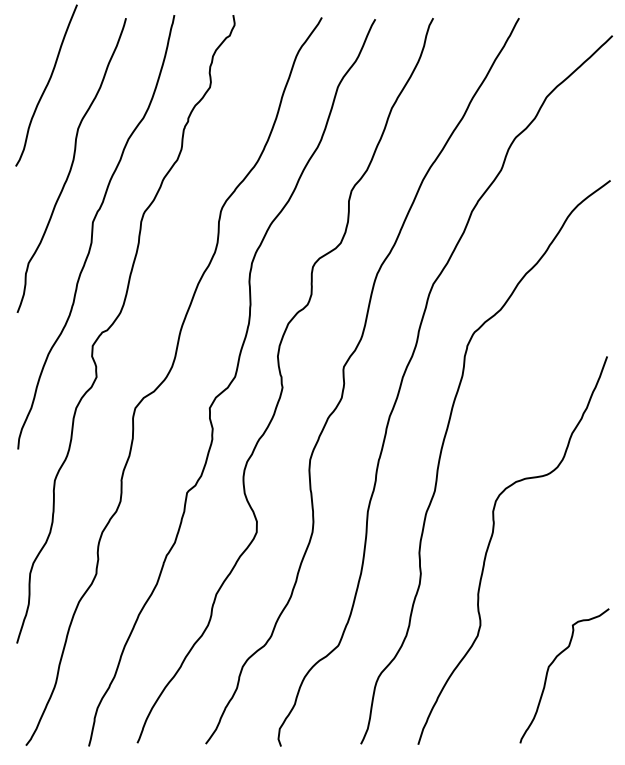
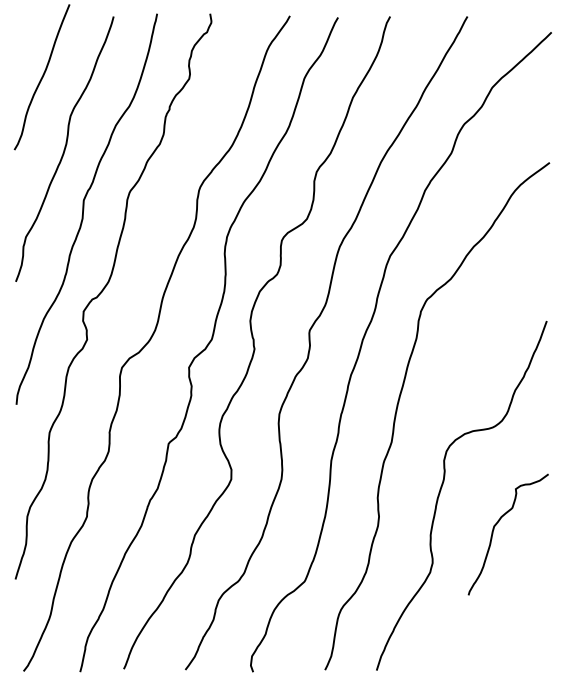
curve: (549, 670) -> (494, 529), moved

